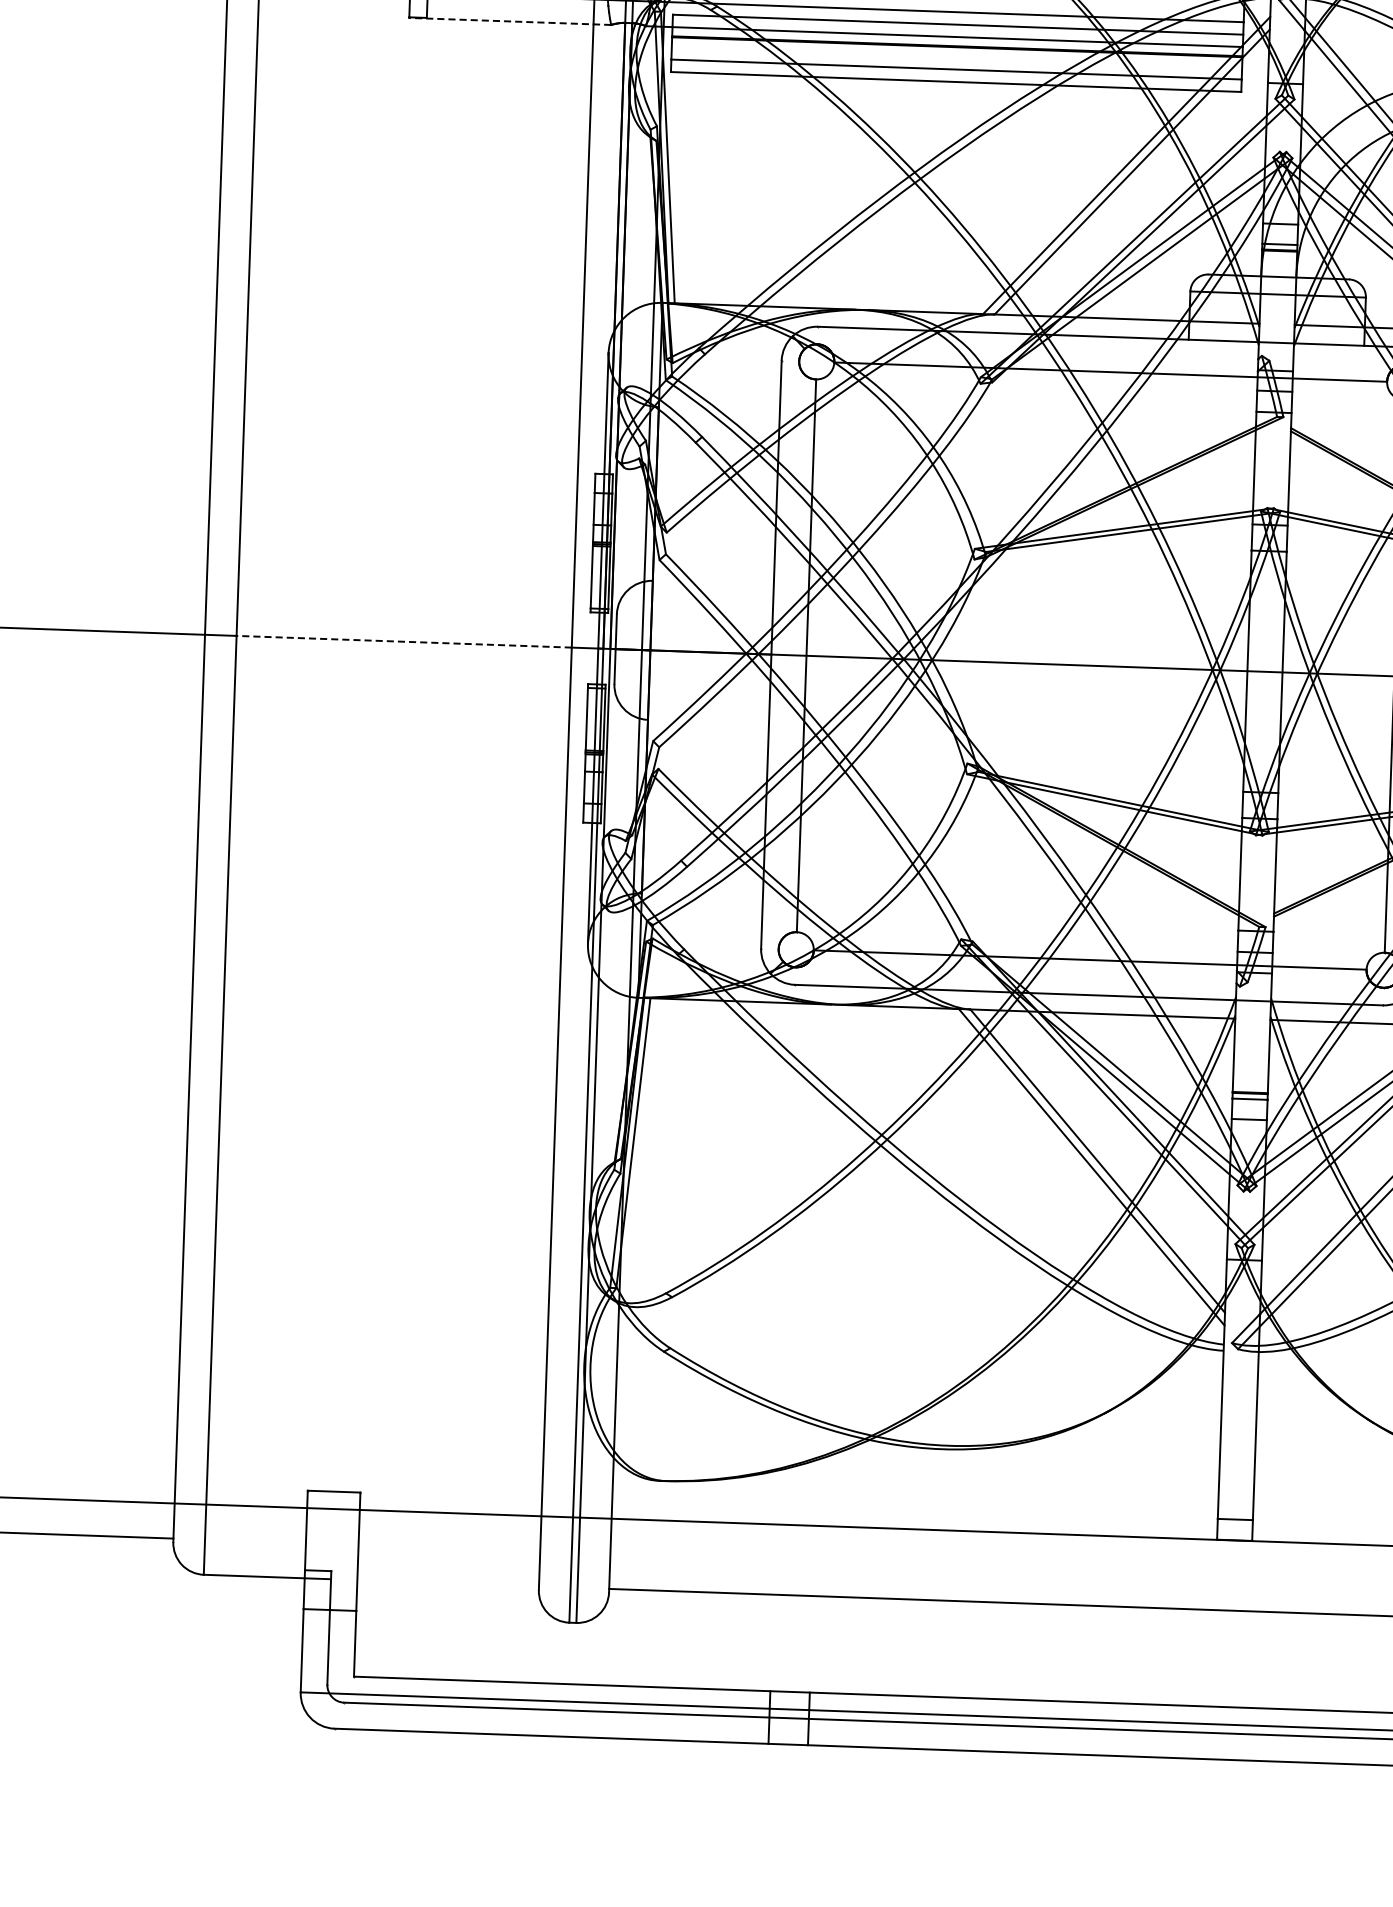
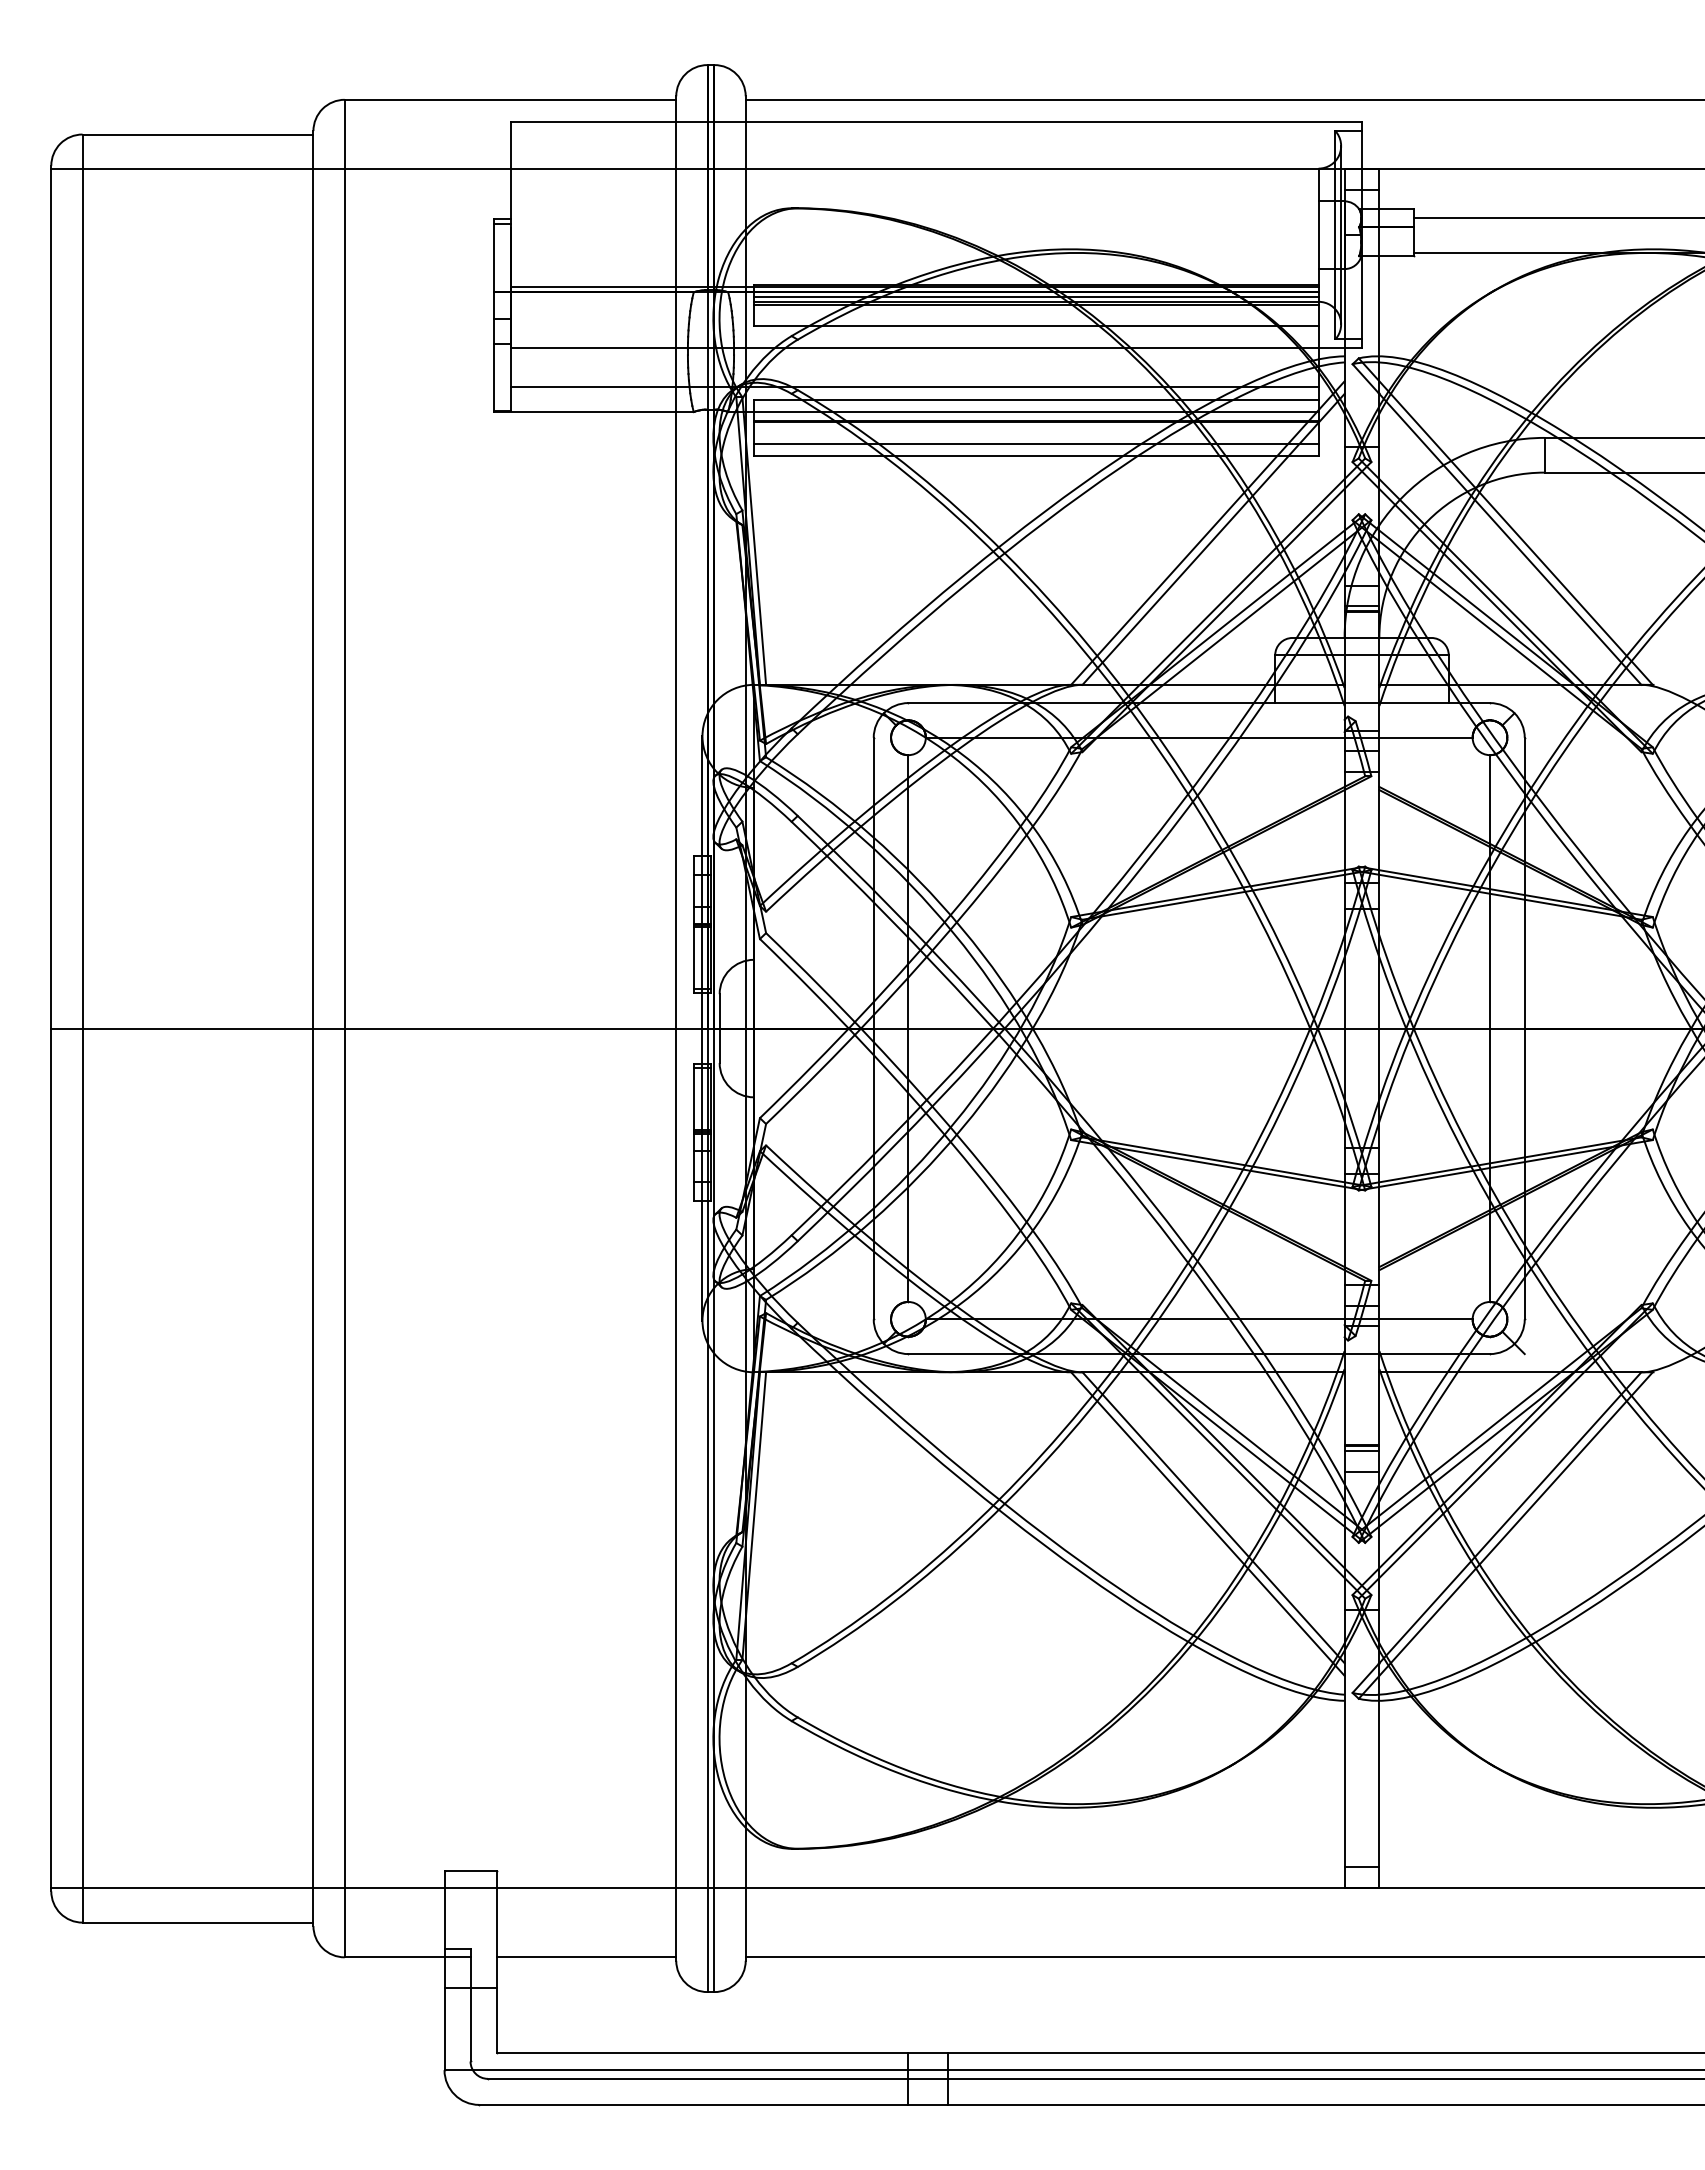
line: (509, 21) -> (593, 412), dashed -> solid
line: (404, 641) -> (510, 1028), dashed -> solid
line: (448, 1583) -> (586, 1957), added

